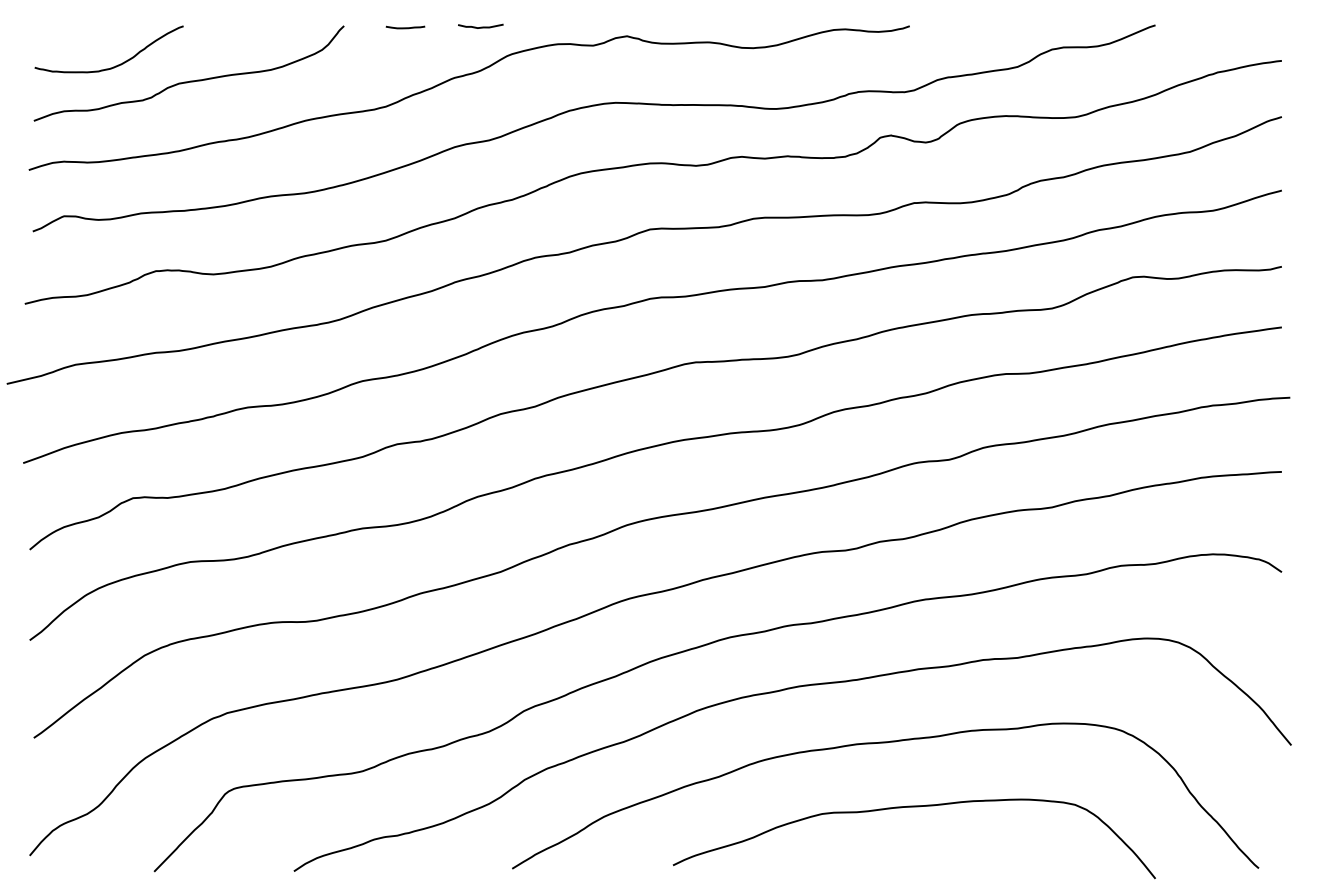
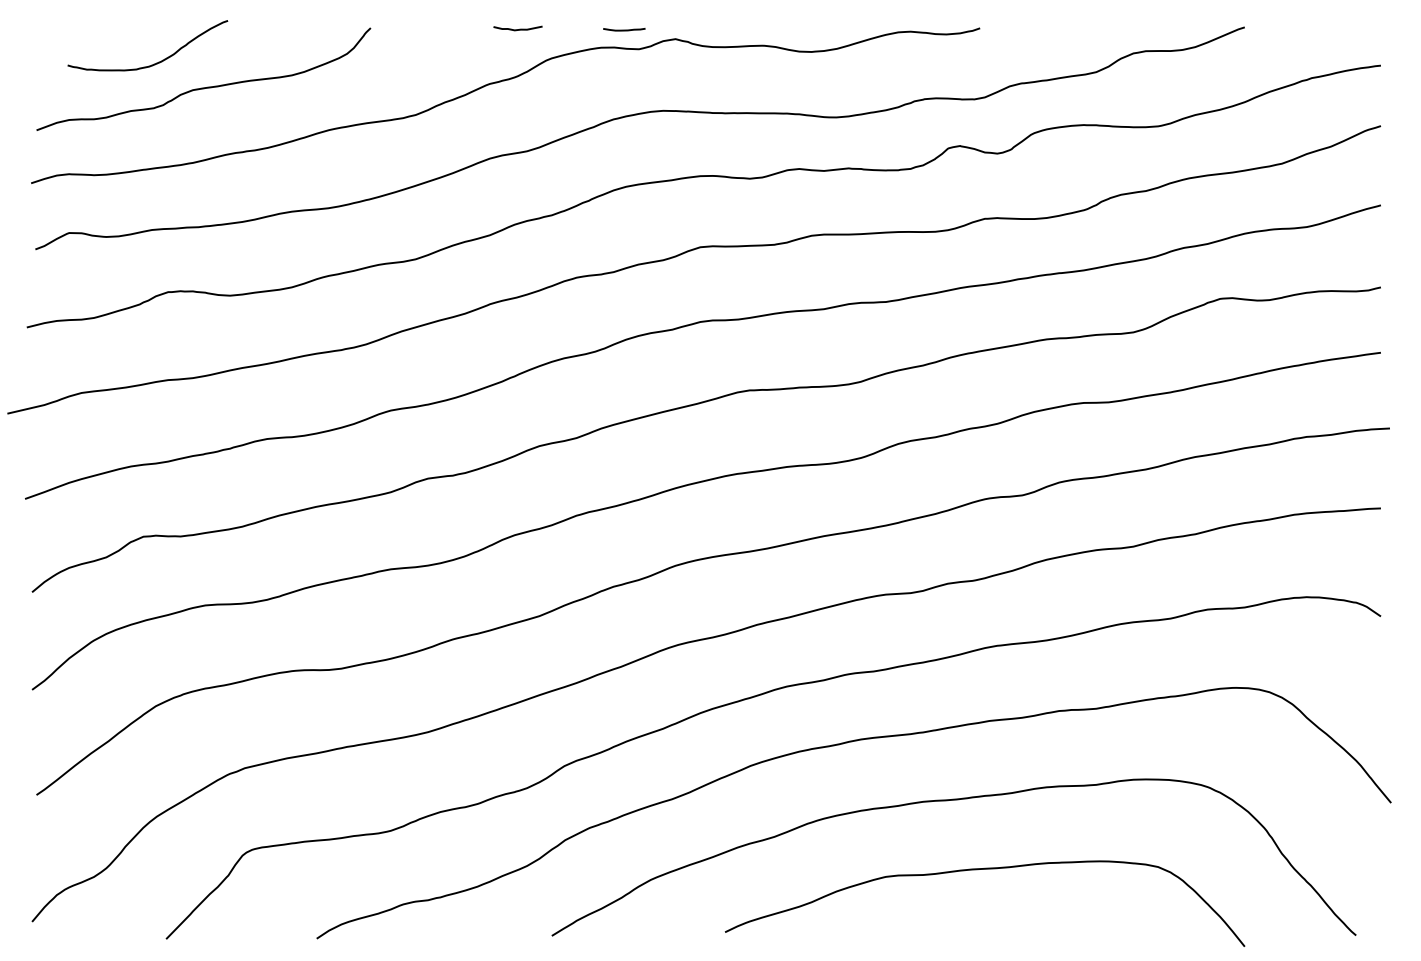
curve: (405, 27) -> (624, 29), moved
curve: (115, 65) -> (154, 63), moved

